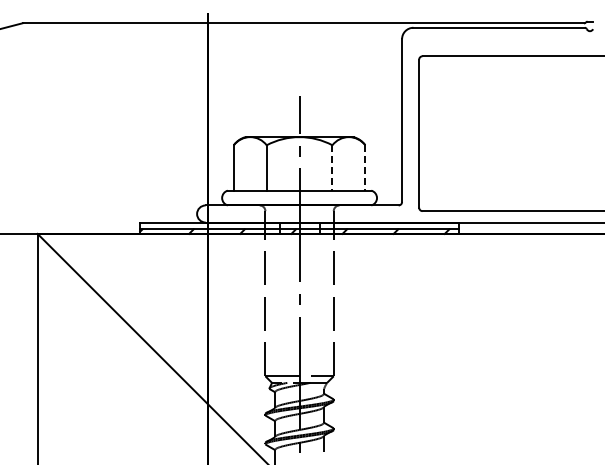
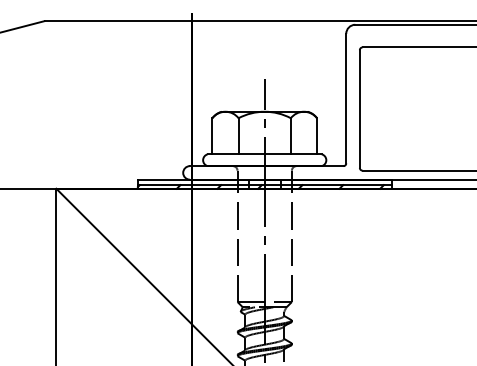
line: (332, 167) -> (290, 135), dashed -> solid
line: (365, 167) -> (317, 135), dashed -> solid

